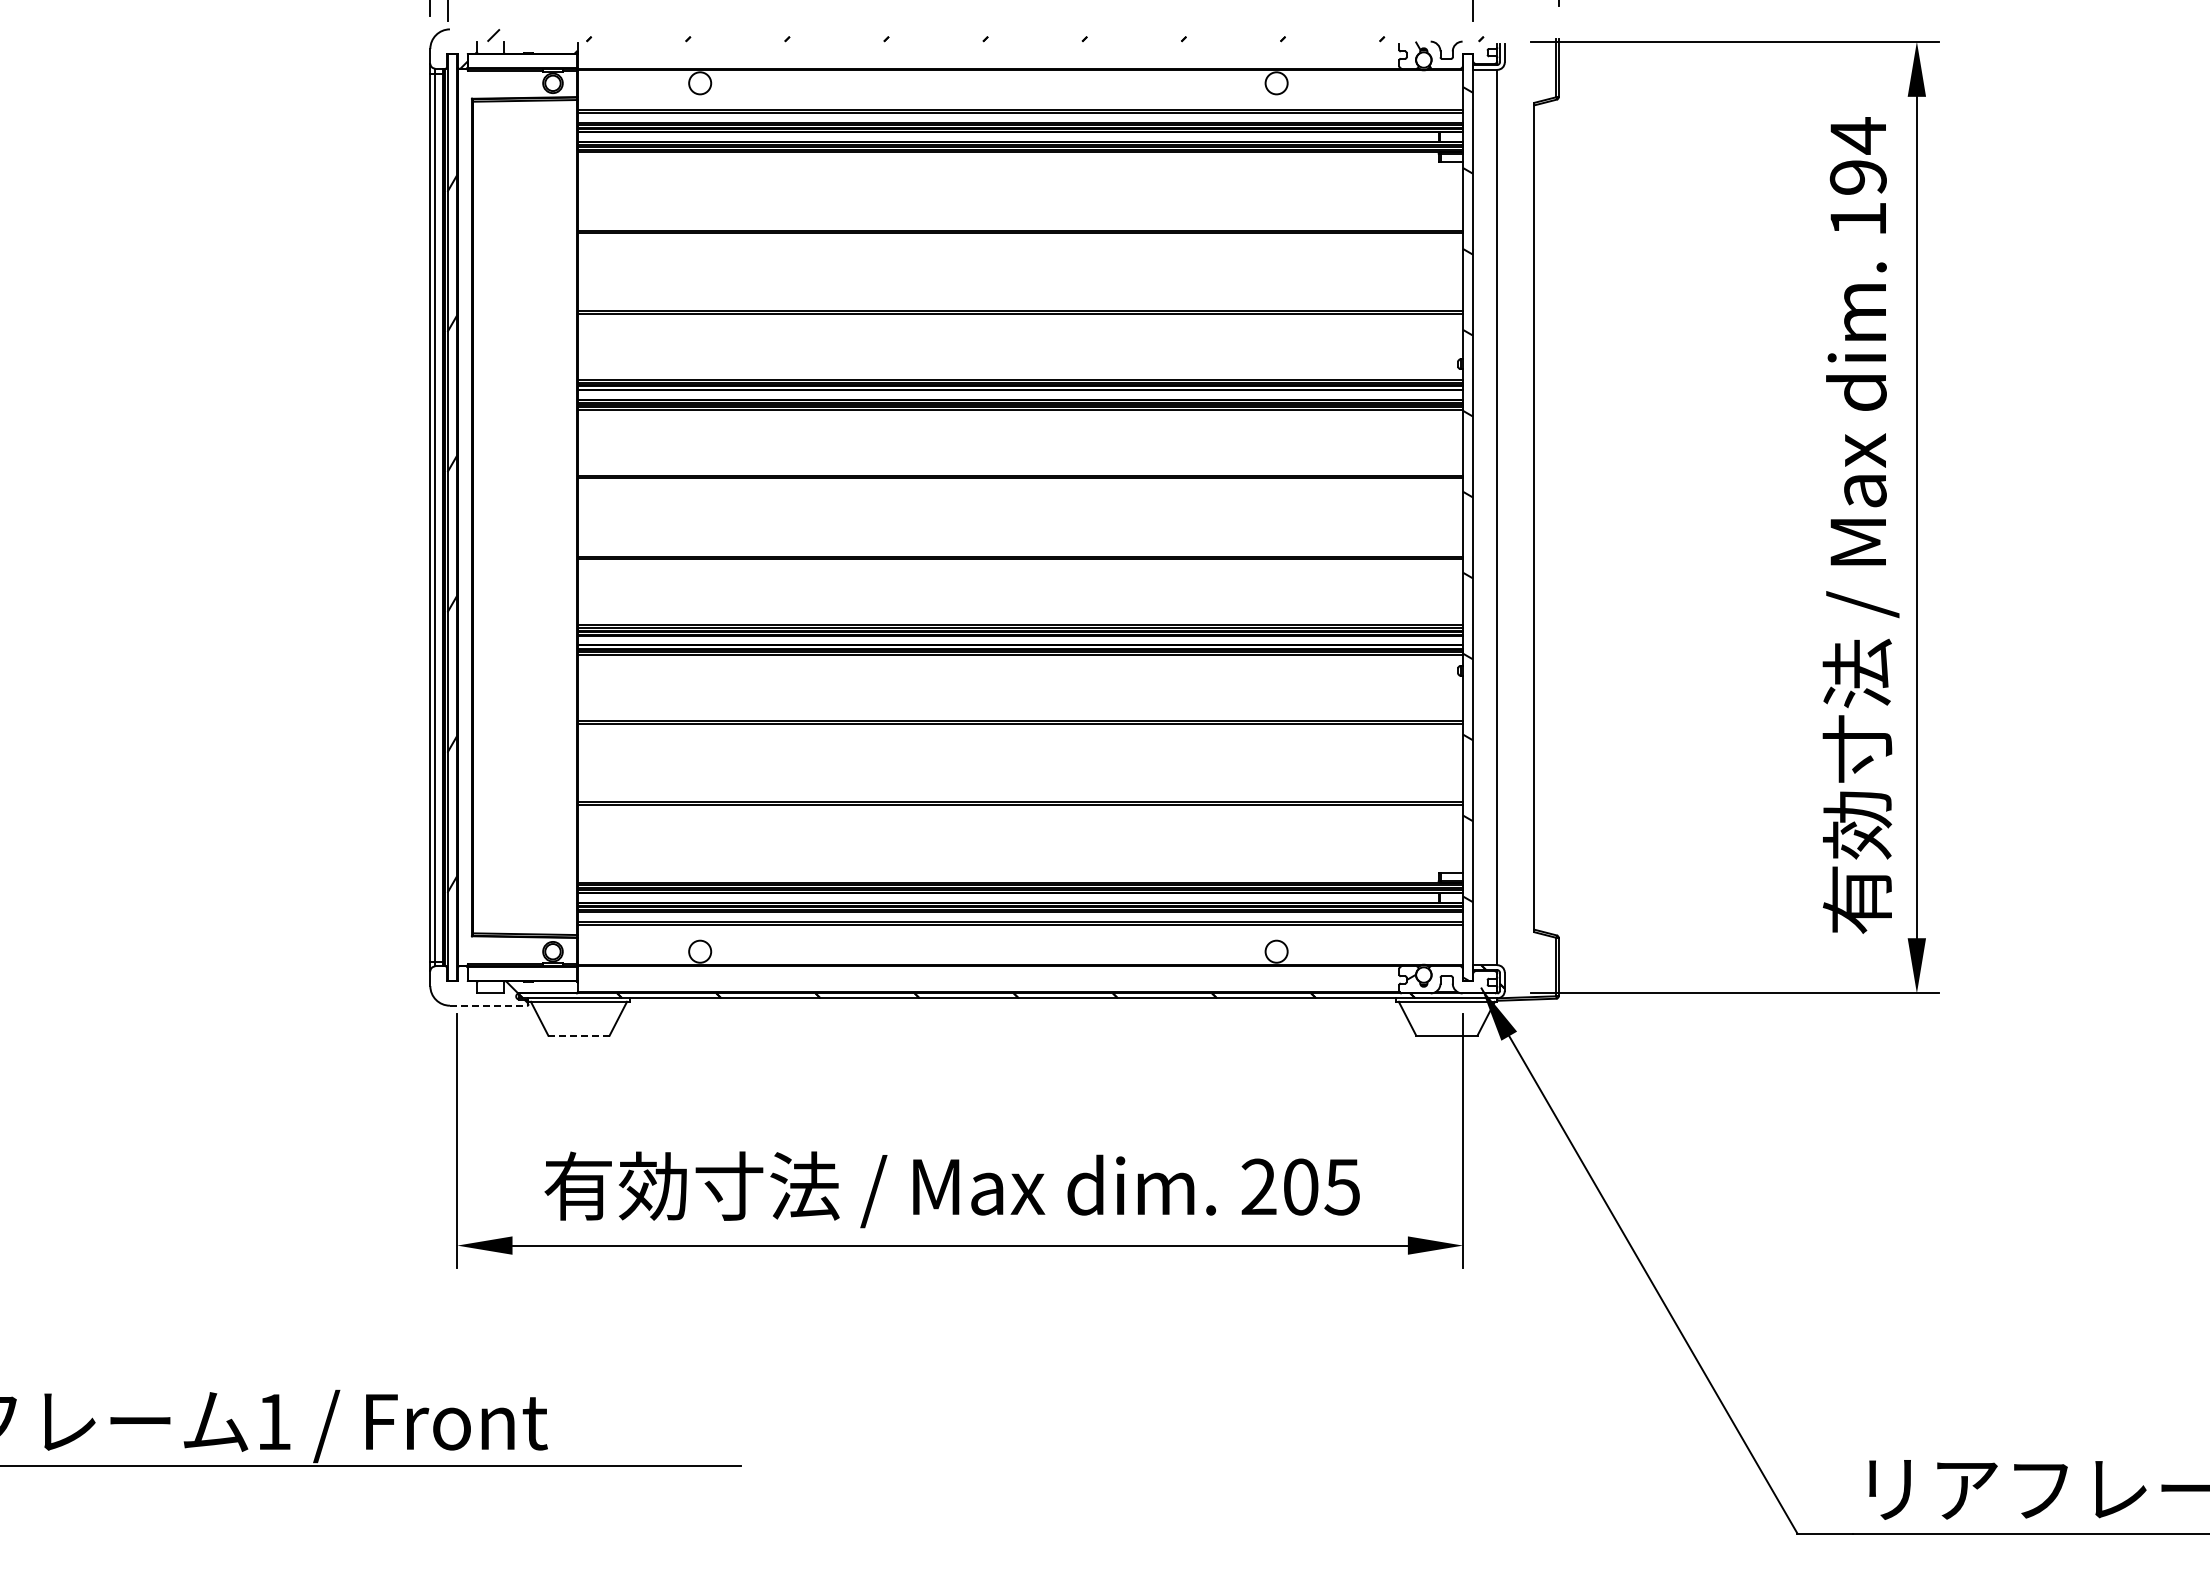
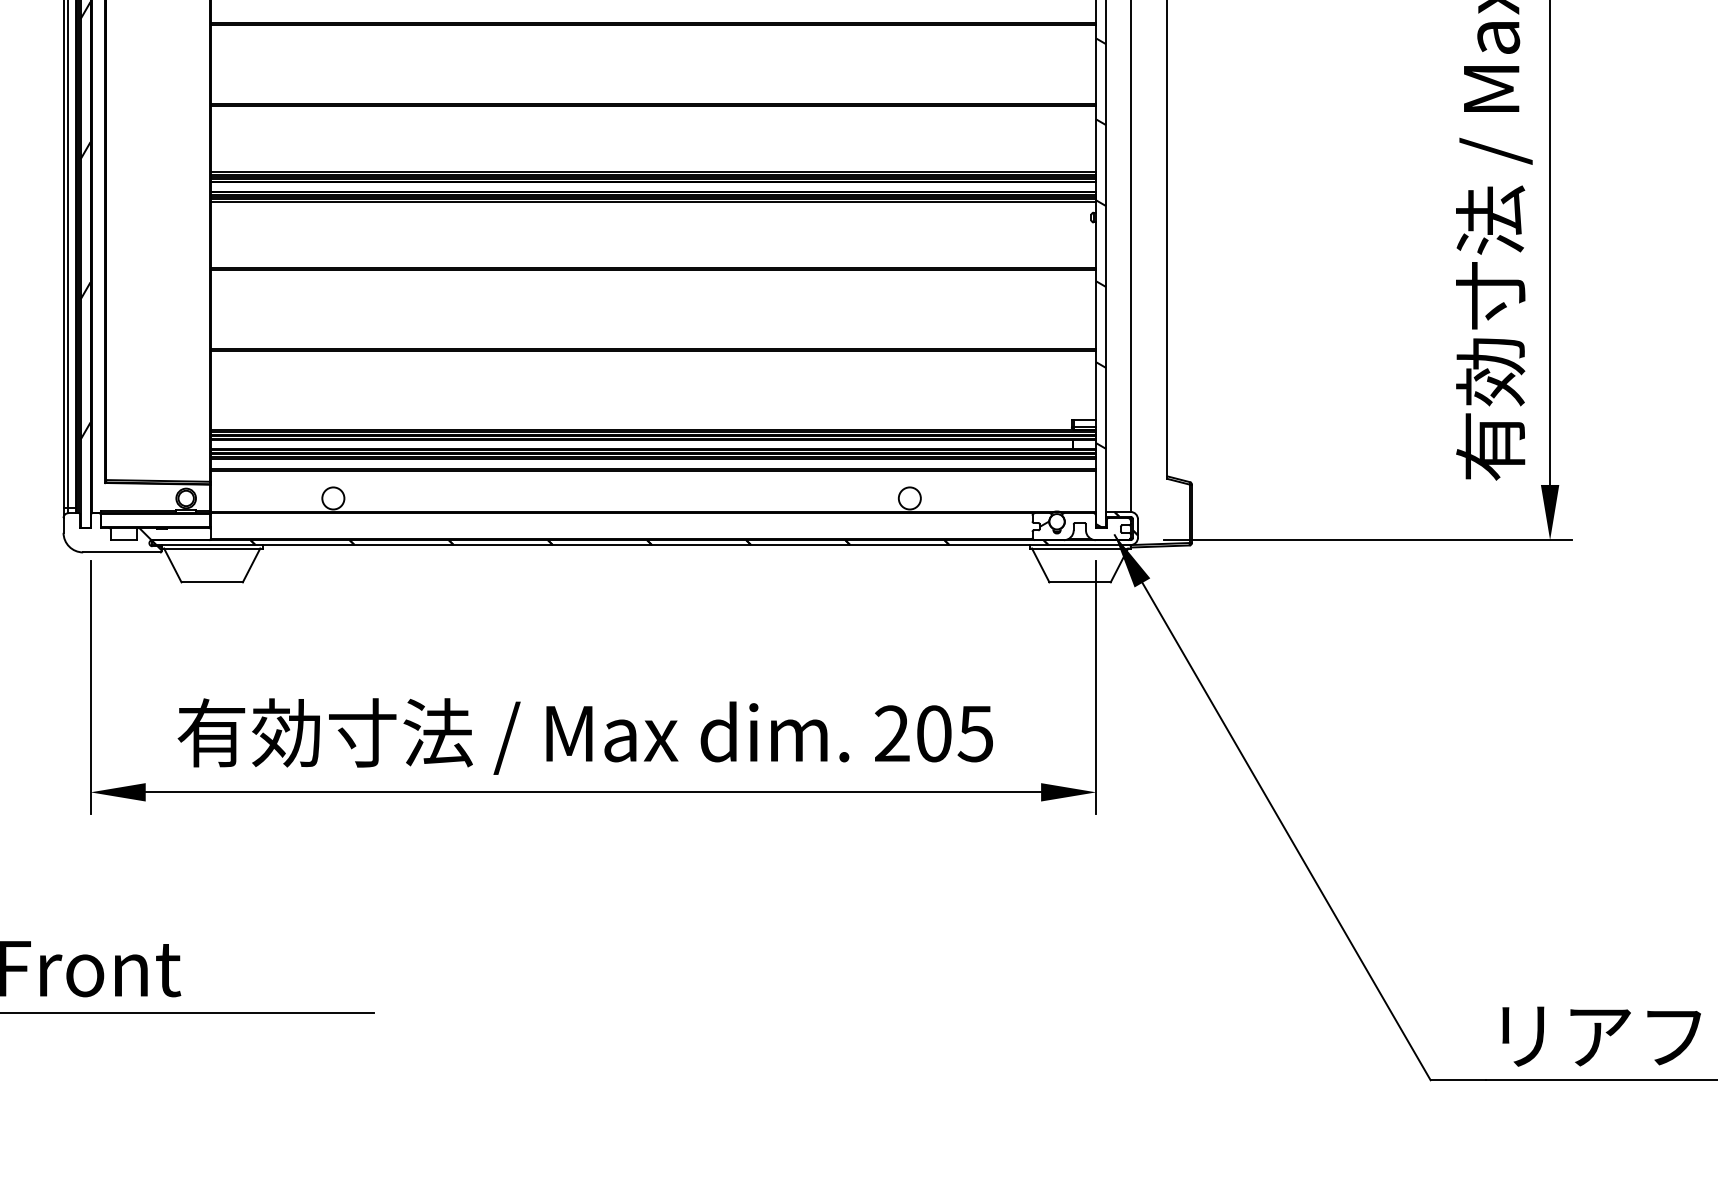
line: (488, 1005) -> (121, 552), dashed -> solid
line: (578, 1035) -> (211, 582), dashed -> solid

